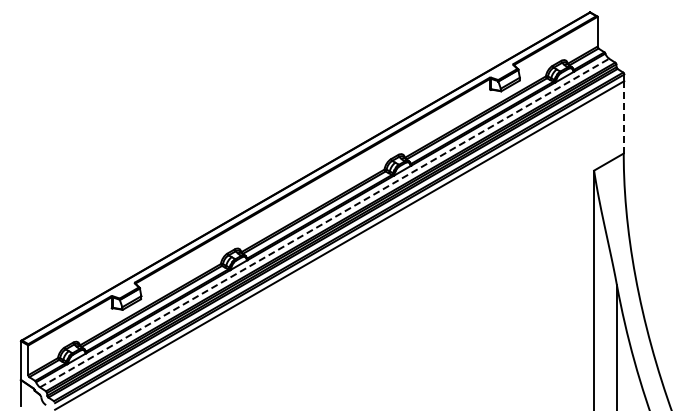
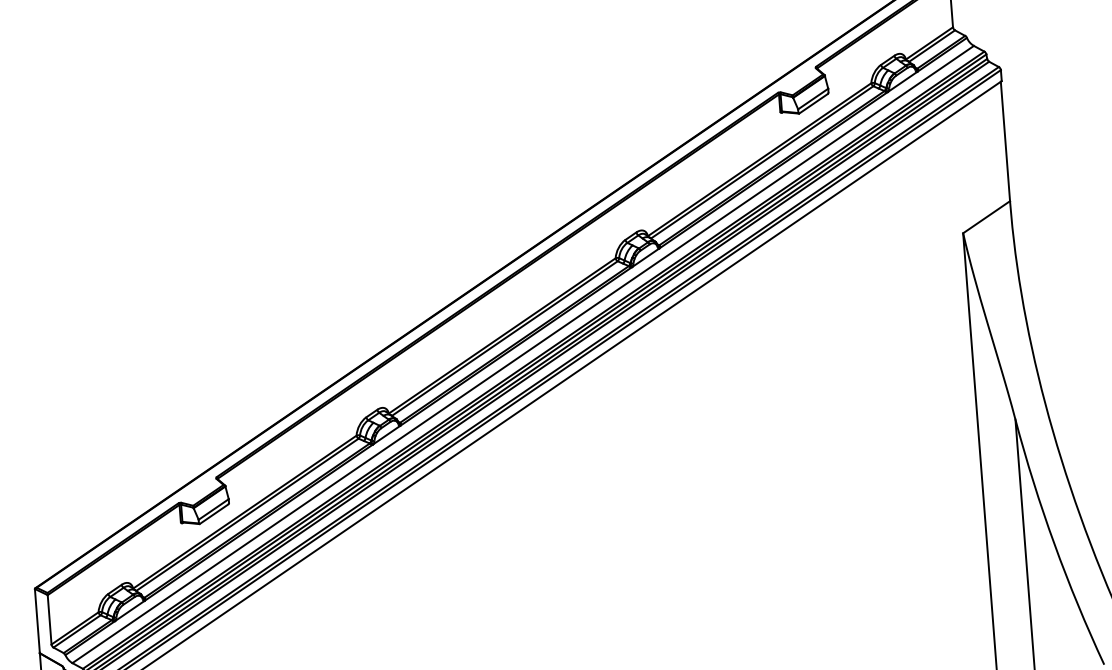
line: (623, 118) -> (1005, 143), dashed -> solid
line: (324, 223) -> (523, 355), dashed -> solid

